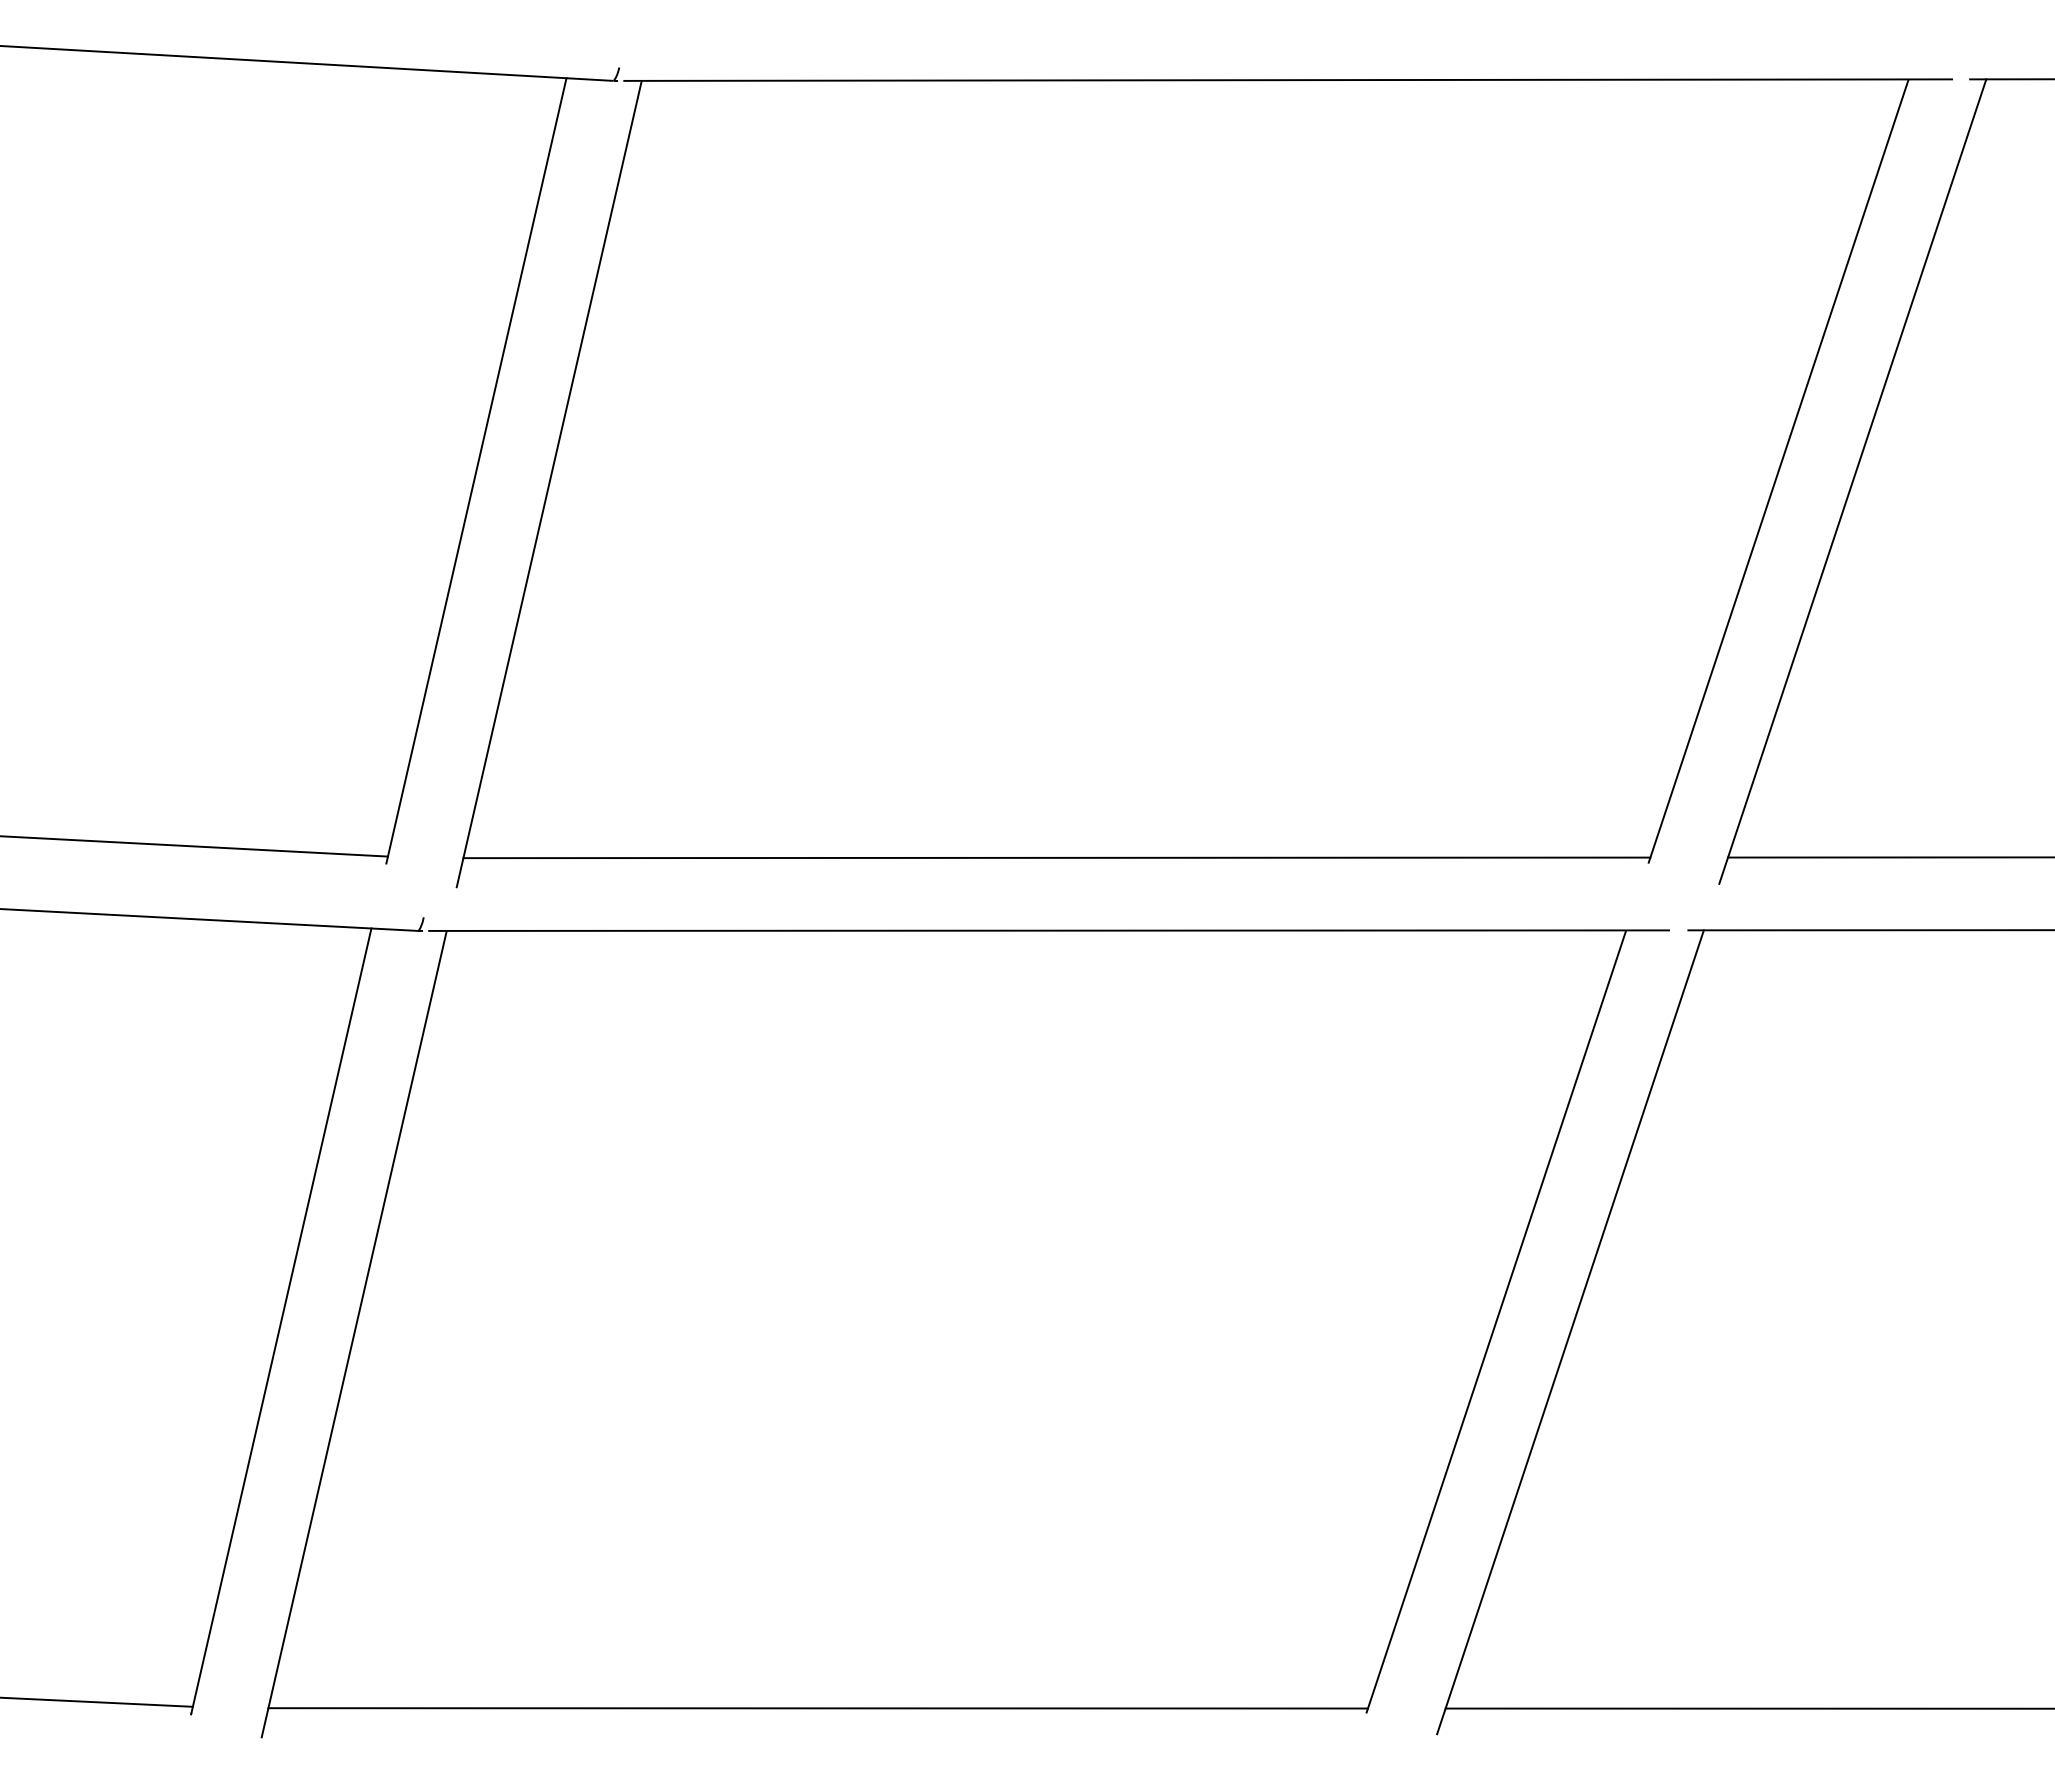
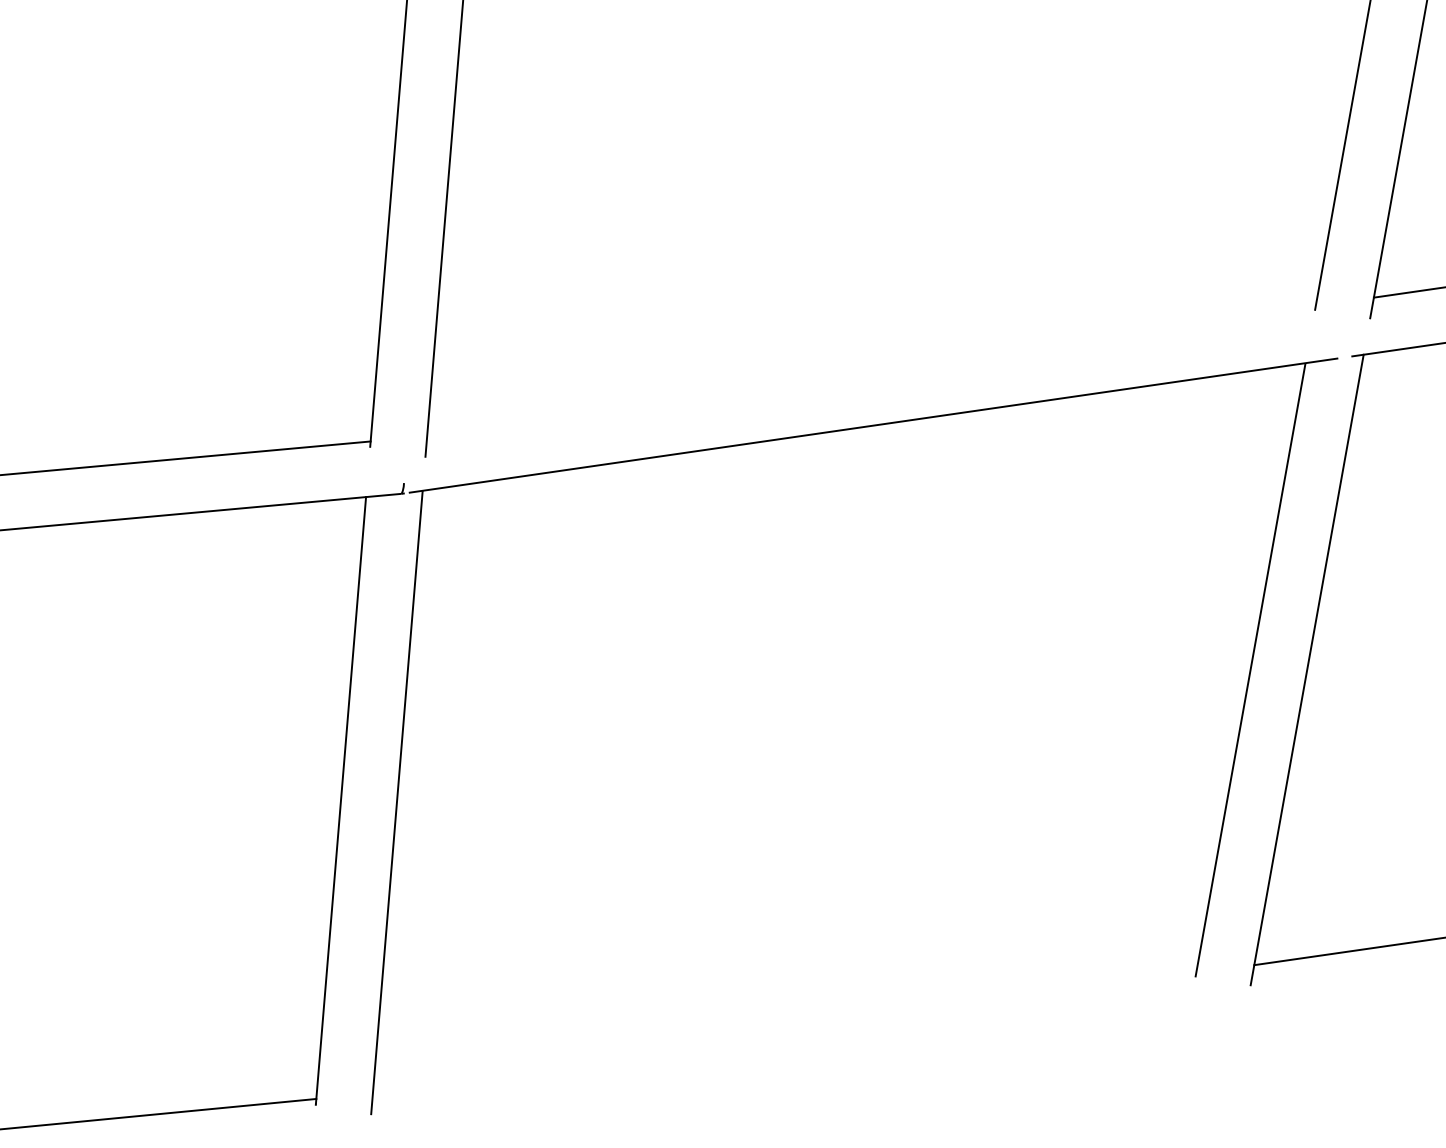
line: (1056, 857) -> (871, 370), removed
line: (818, 1708) -> (784, 1032), removed

